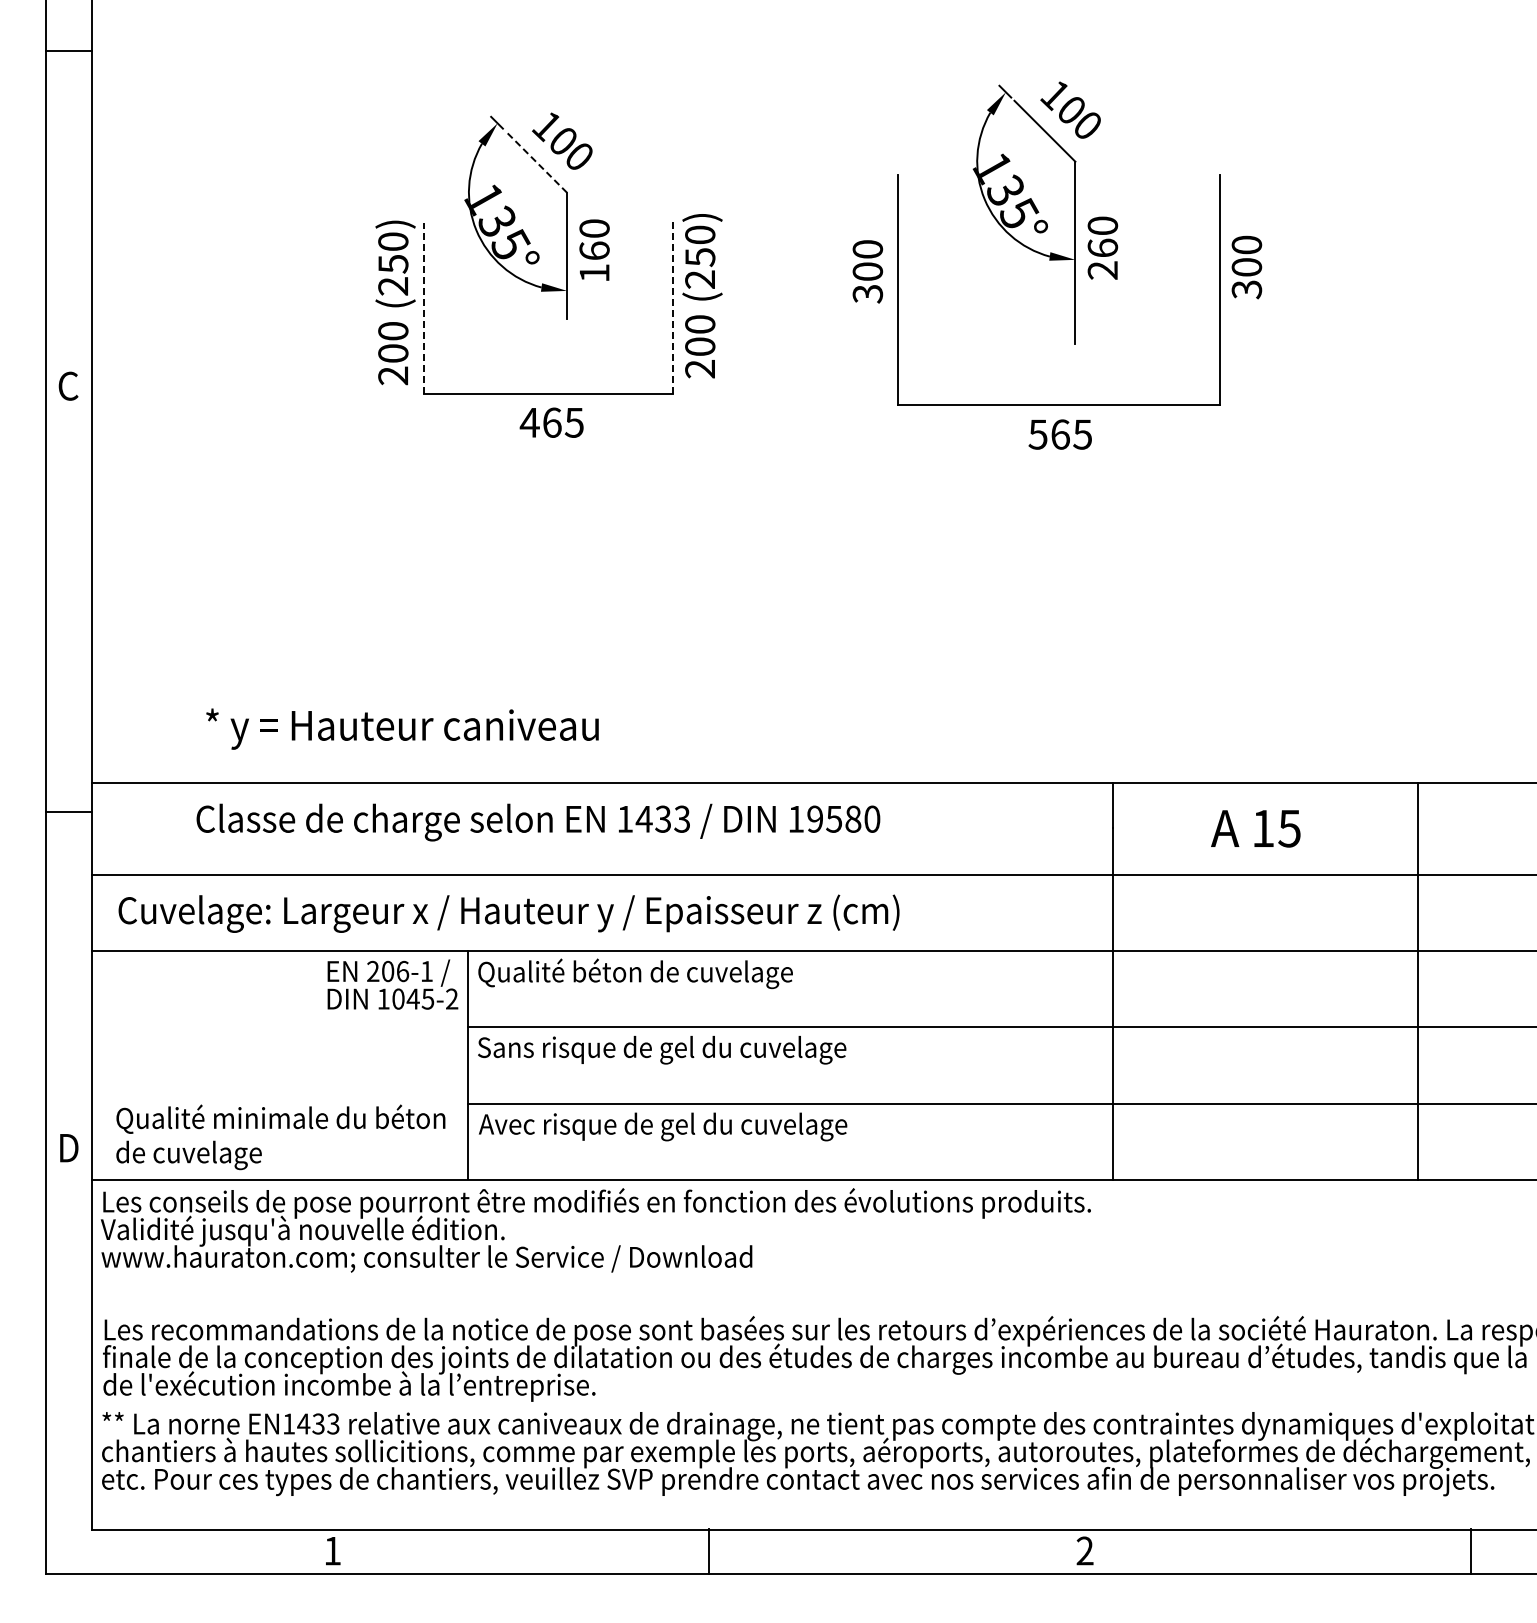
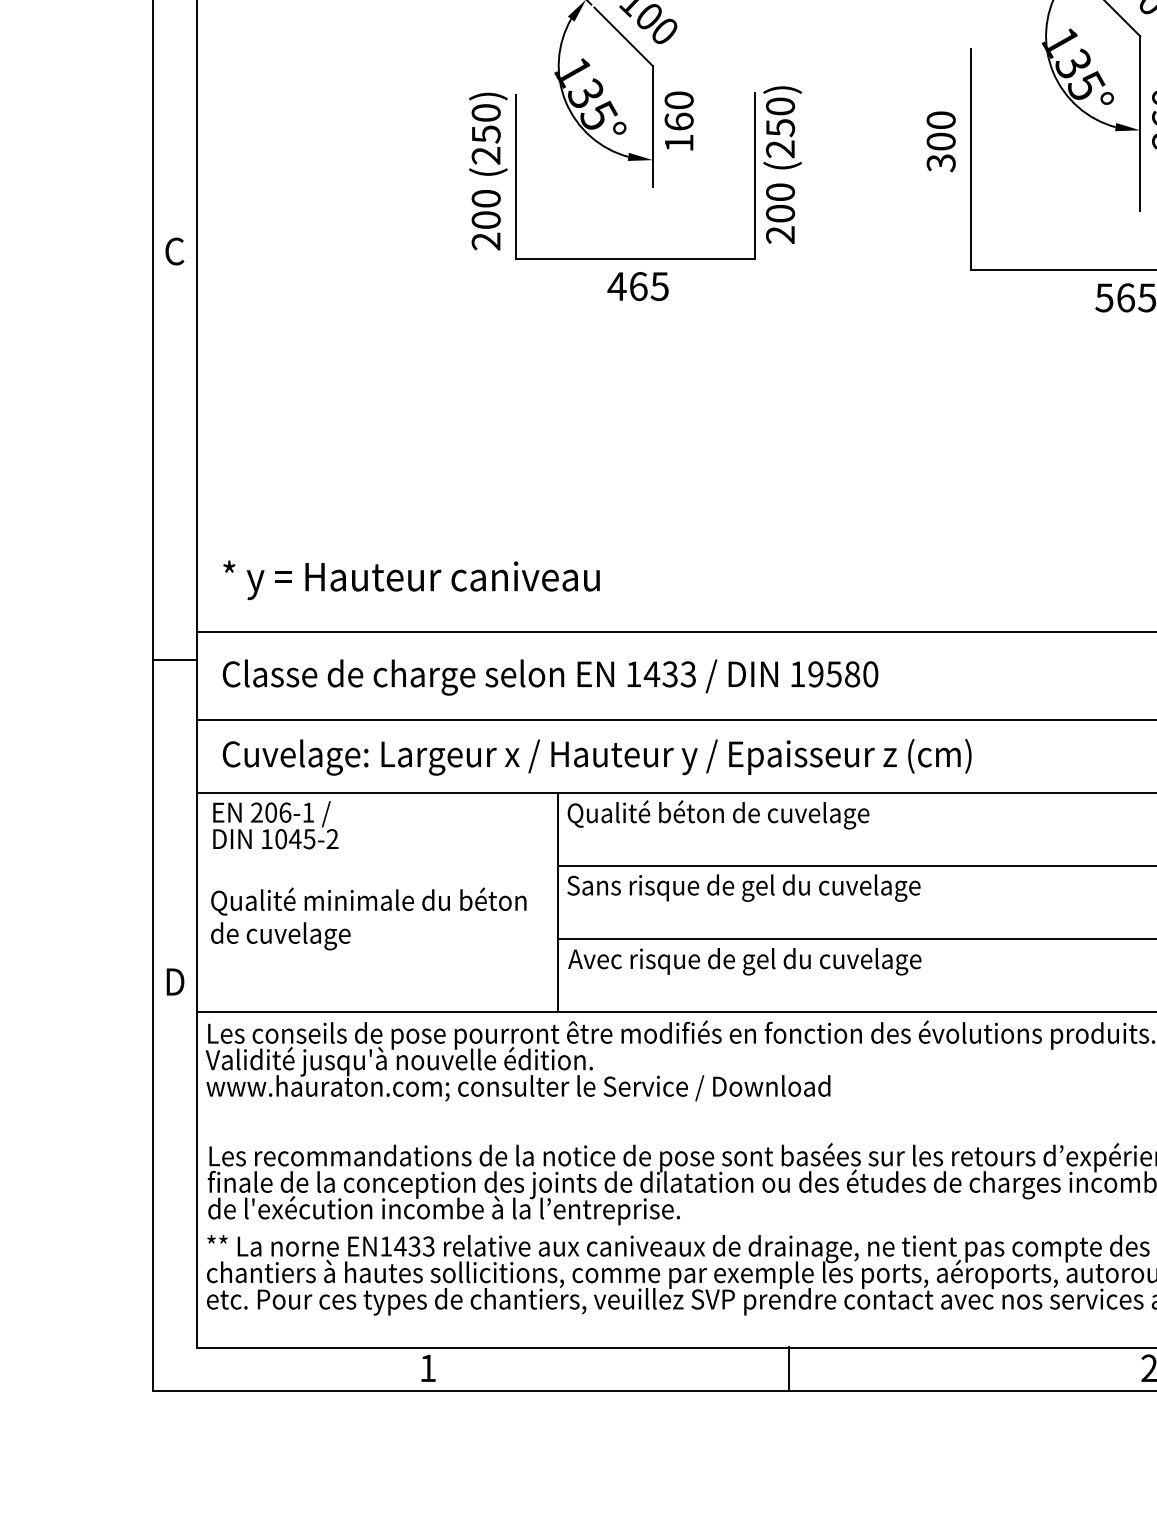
line: (536, 161) -> (623, 36), dashed -> solid
line: (673, 306) -> (754, 175), dashed -> solid
line: (423, 307) -> (515, 176), dashed -> solid
text: (402, 728) -> (411, 579), moved
text: (538, 822) -> (550, 677), moved
text: (392, 984) -> (275, 825), moved
text: (280, 1137) -> (368, 919), moved

